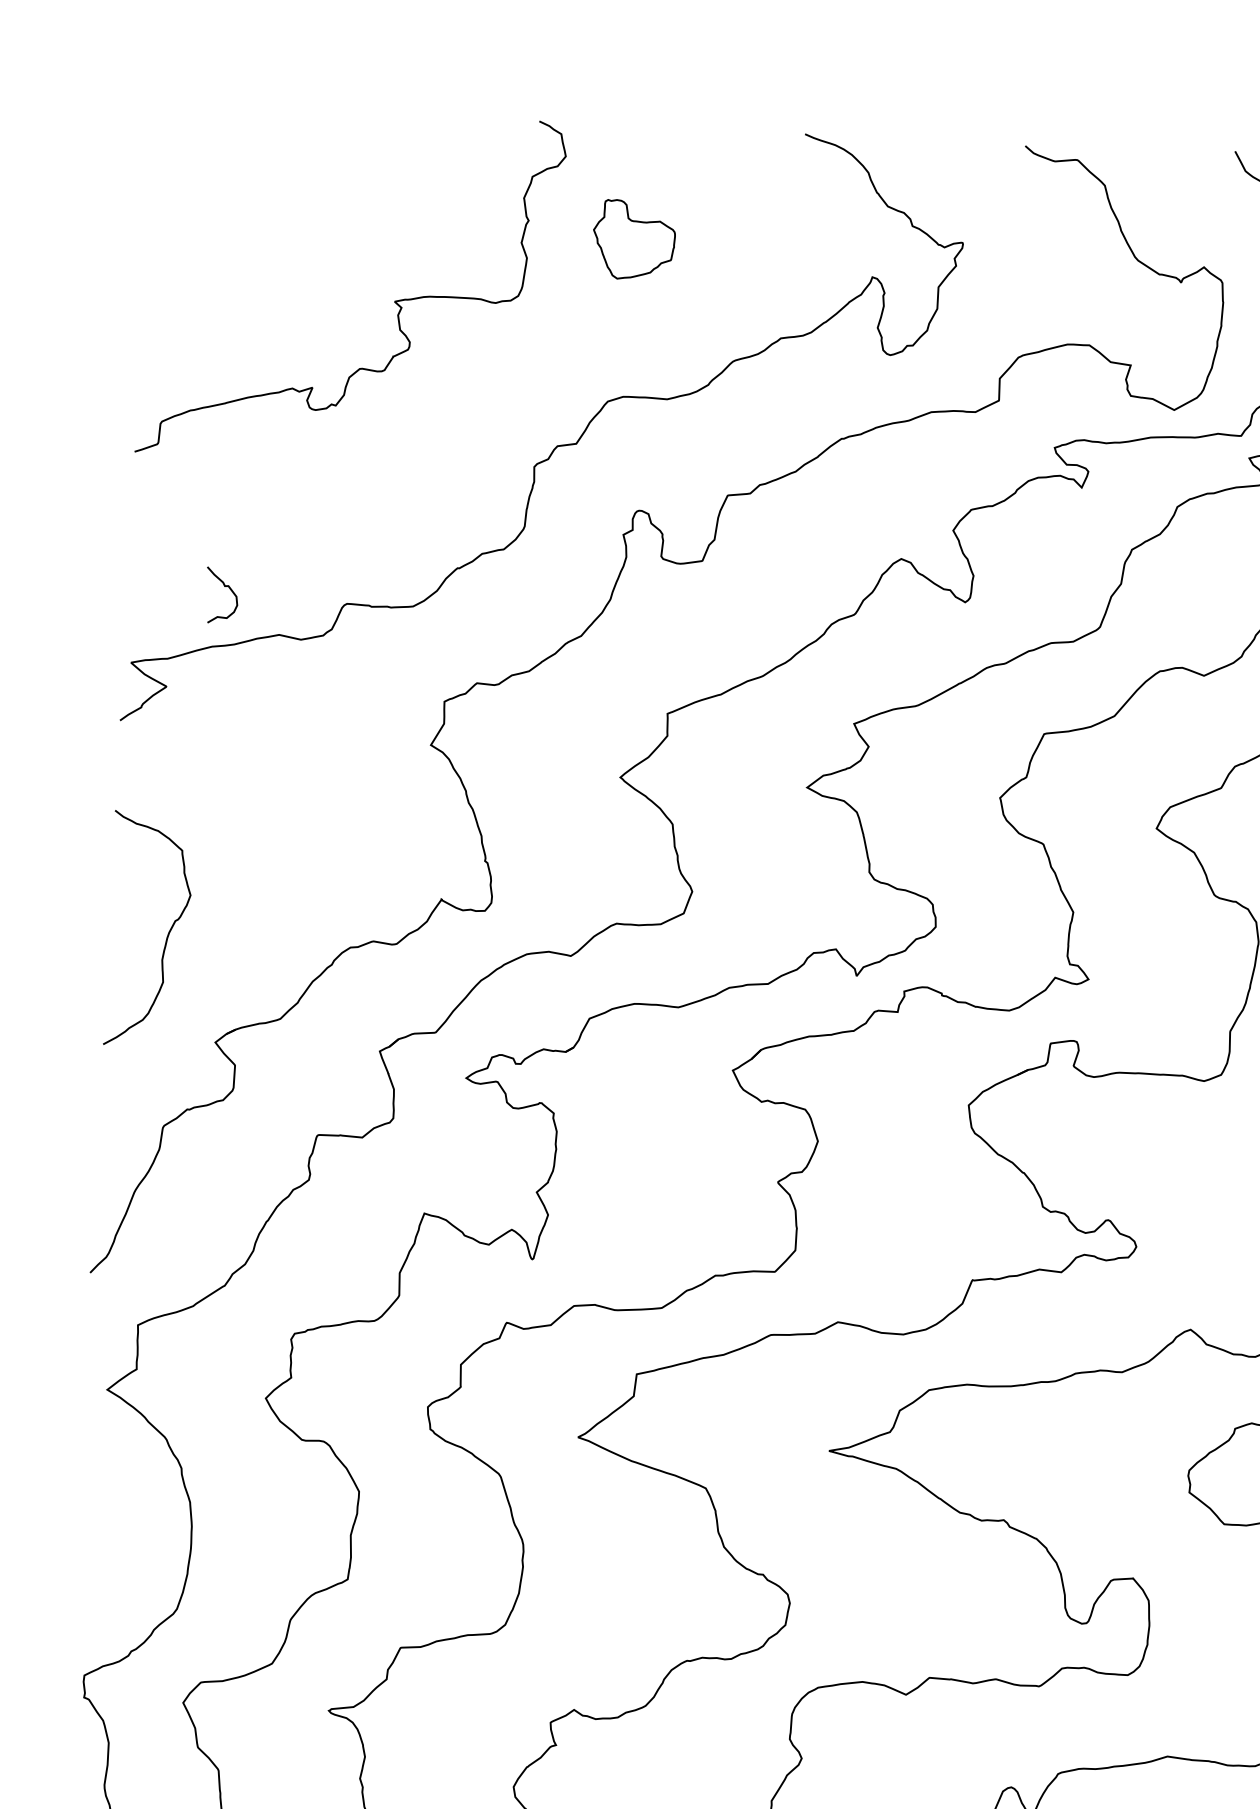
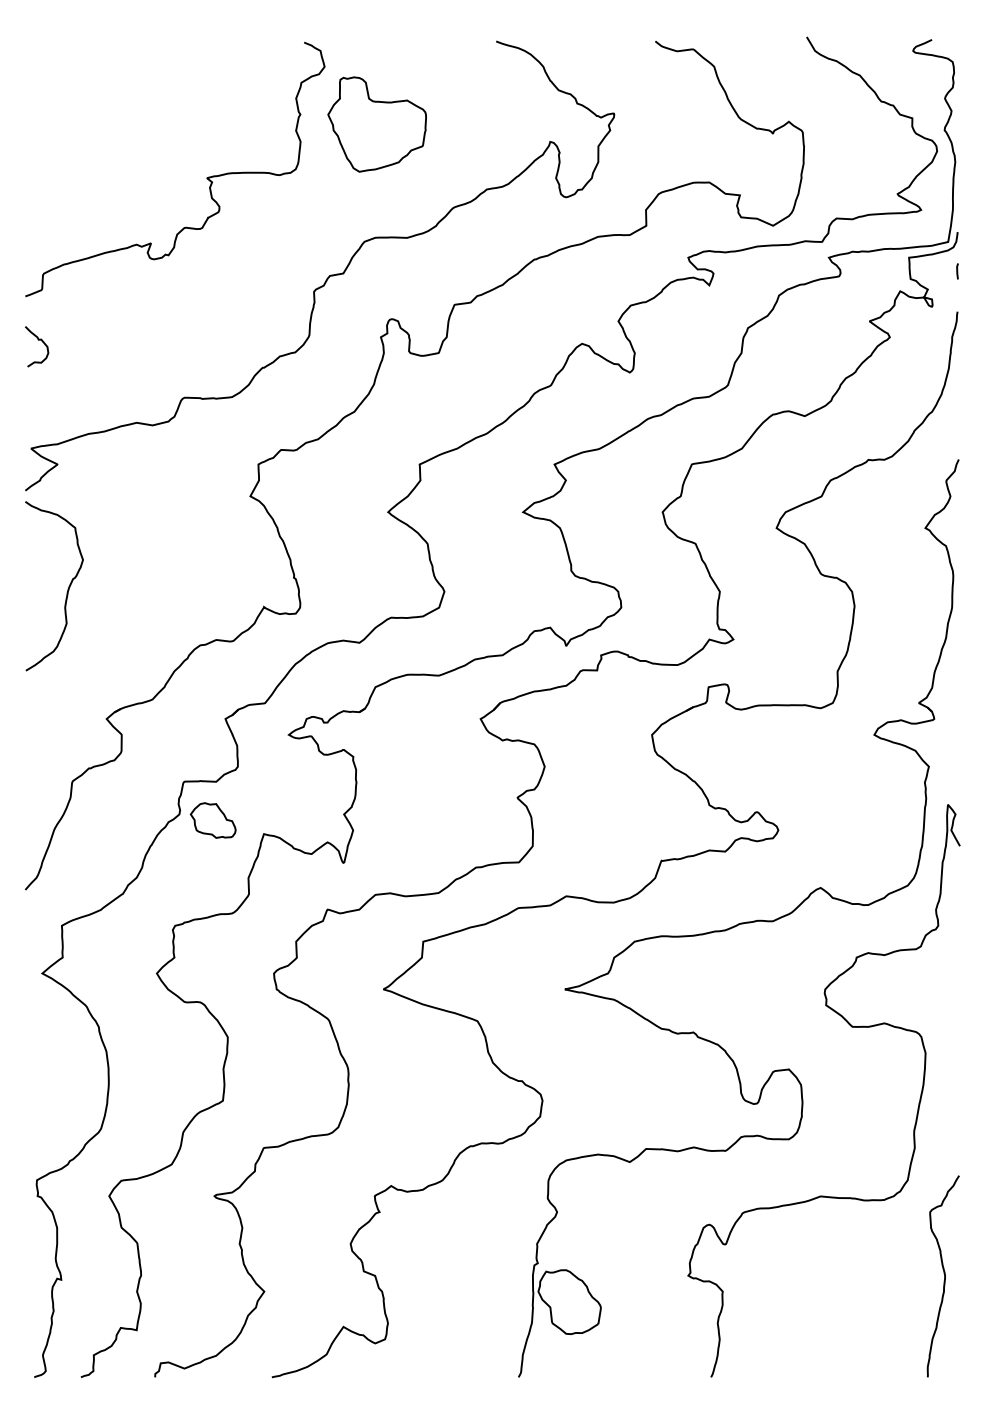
part: (633, 240) -> (376, 124), size x1.67
curve: (224, 587) -> (38, 340), moved
curve: (166, 935) -> (67, 589), moved
part: (354, 1190) -> (212, 820), added

